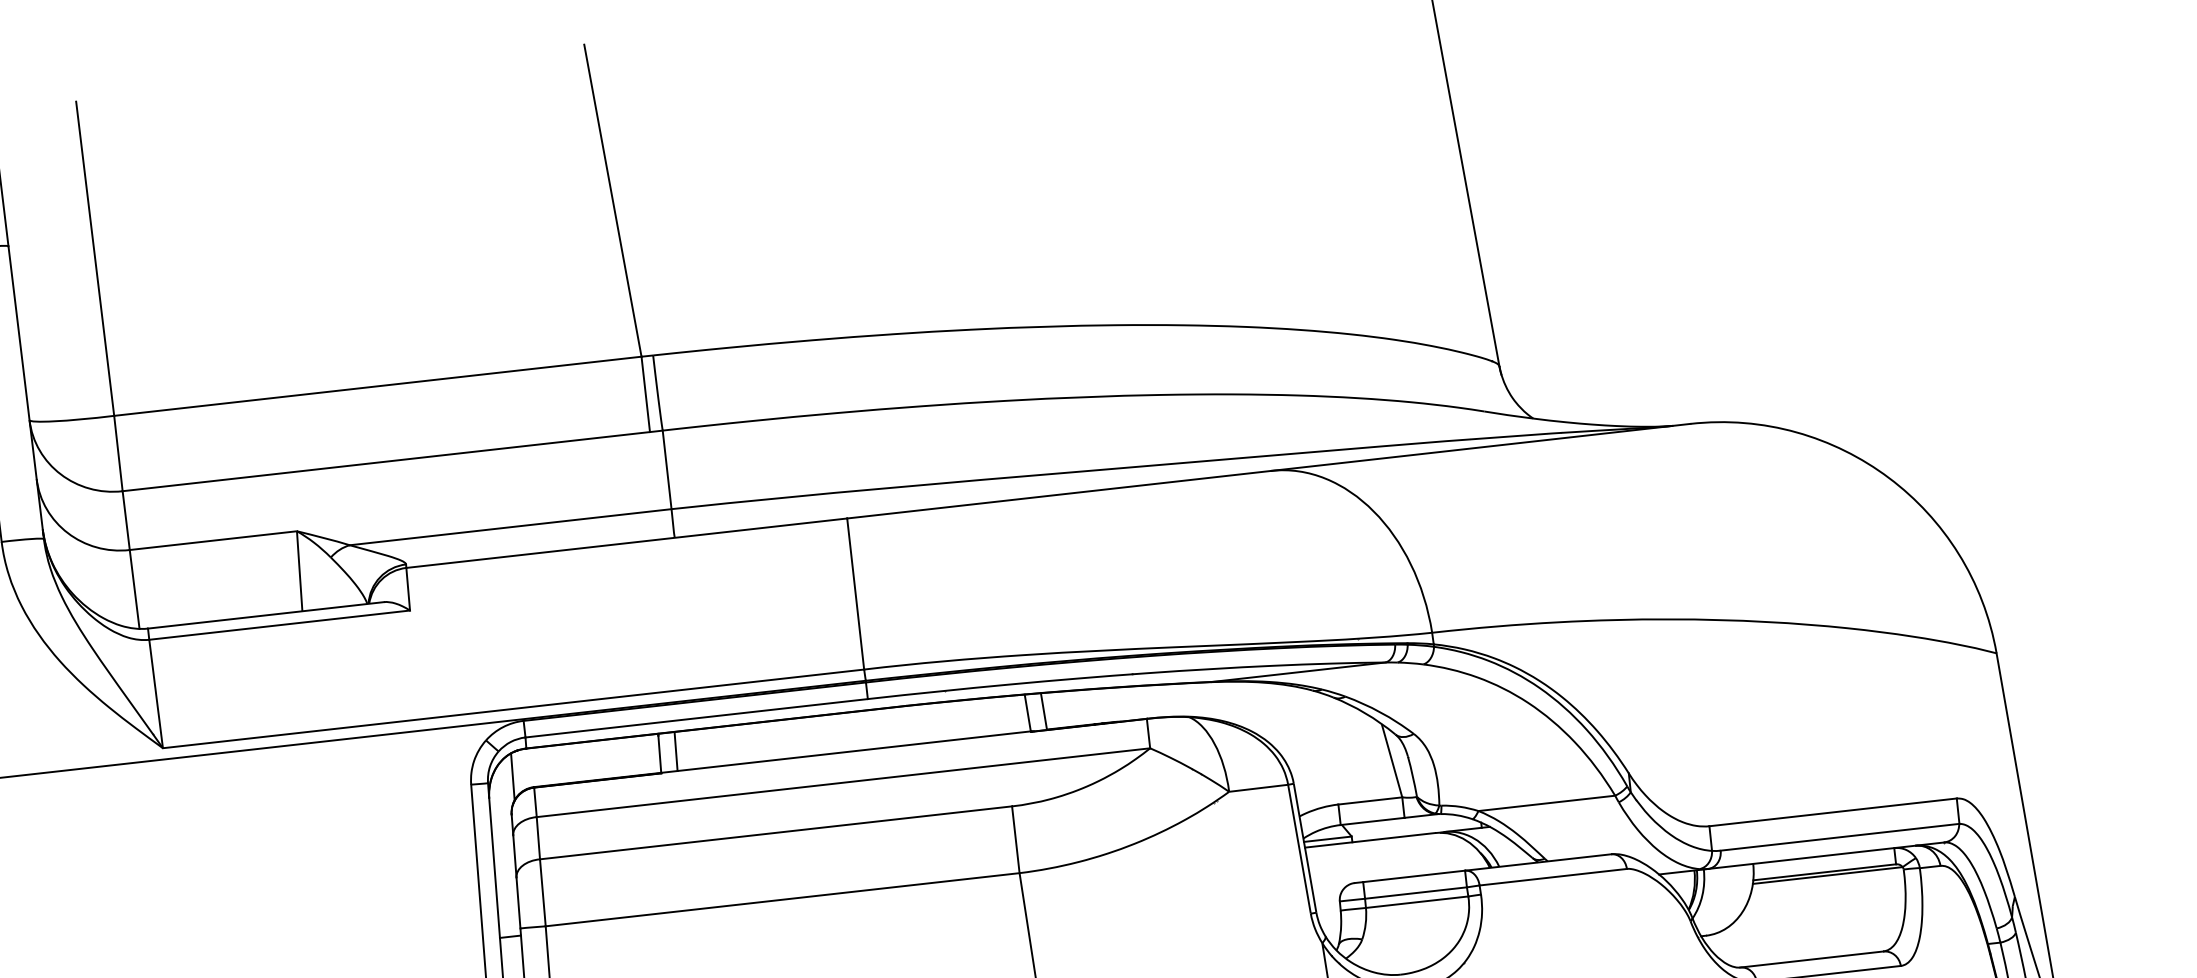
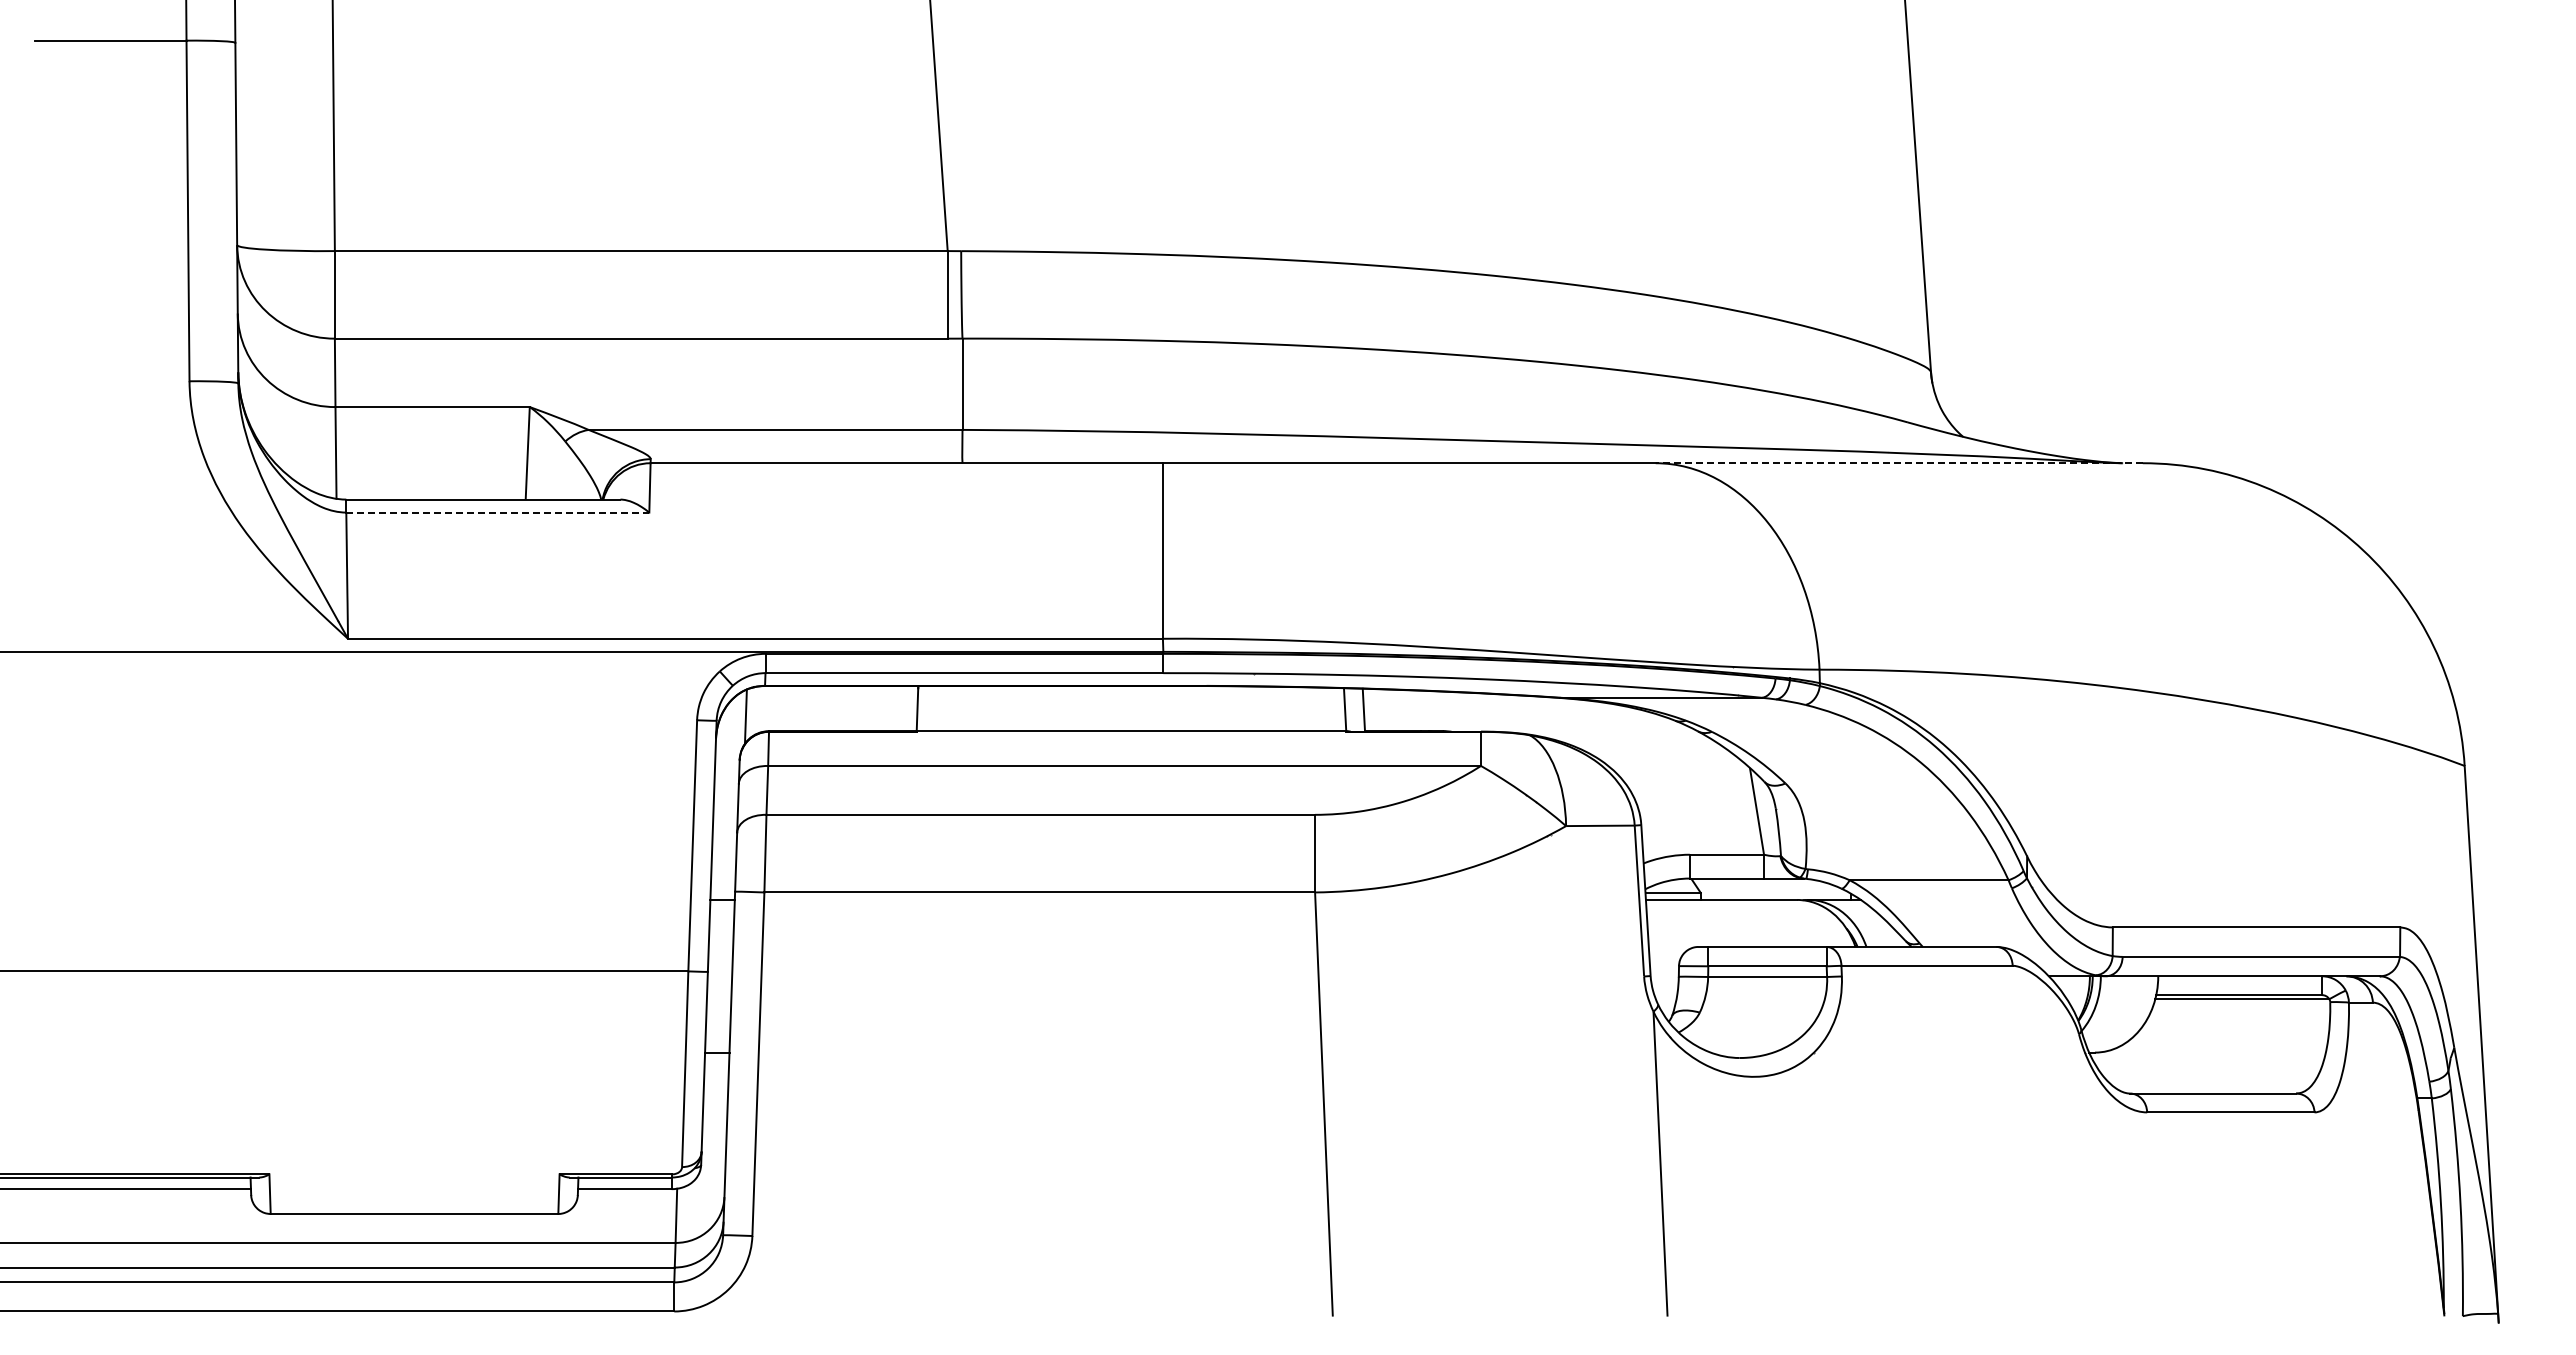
line: (1481, 447) -> (1899, 463), solid -> dashed
line: (279, 625) -> (497, 512), solid -> dashed
line: (676, 751) -> (936, 708), removed

